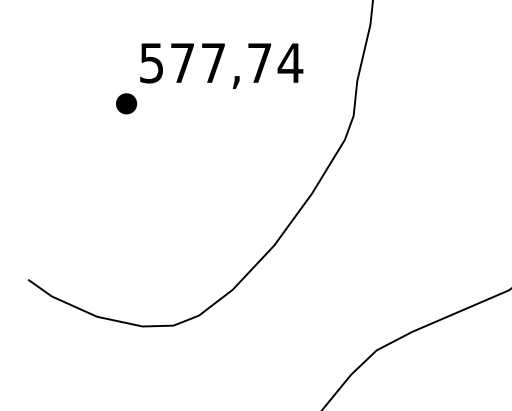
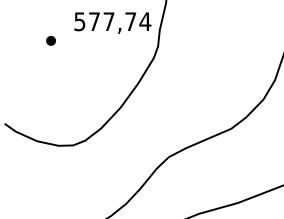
text: (220, 64) -> (112, 22), moved

